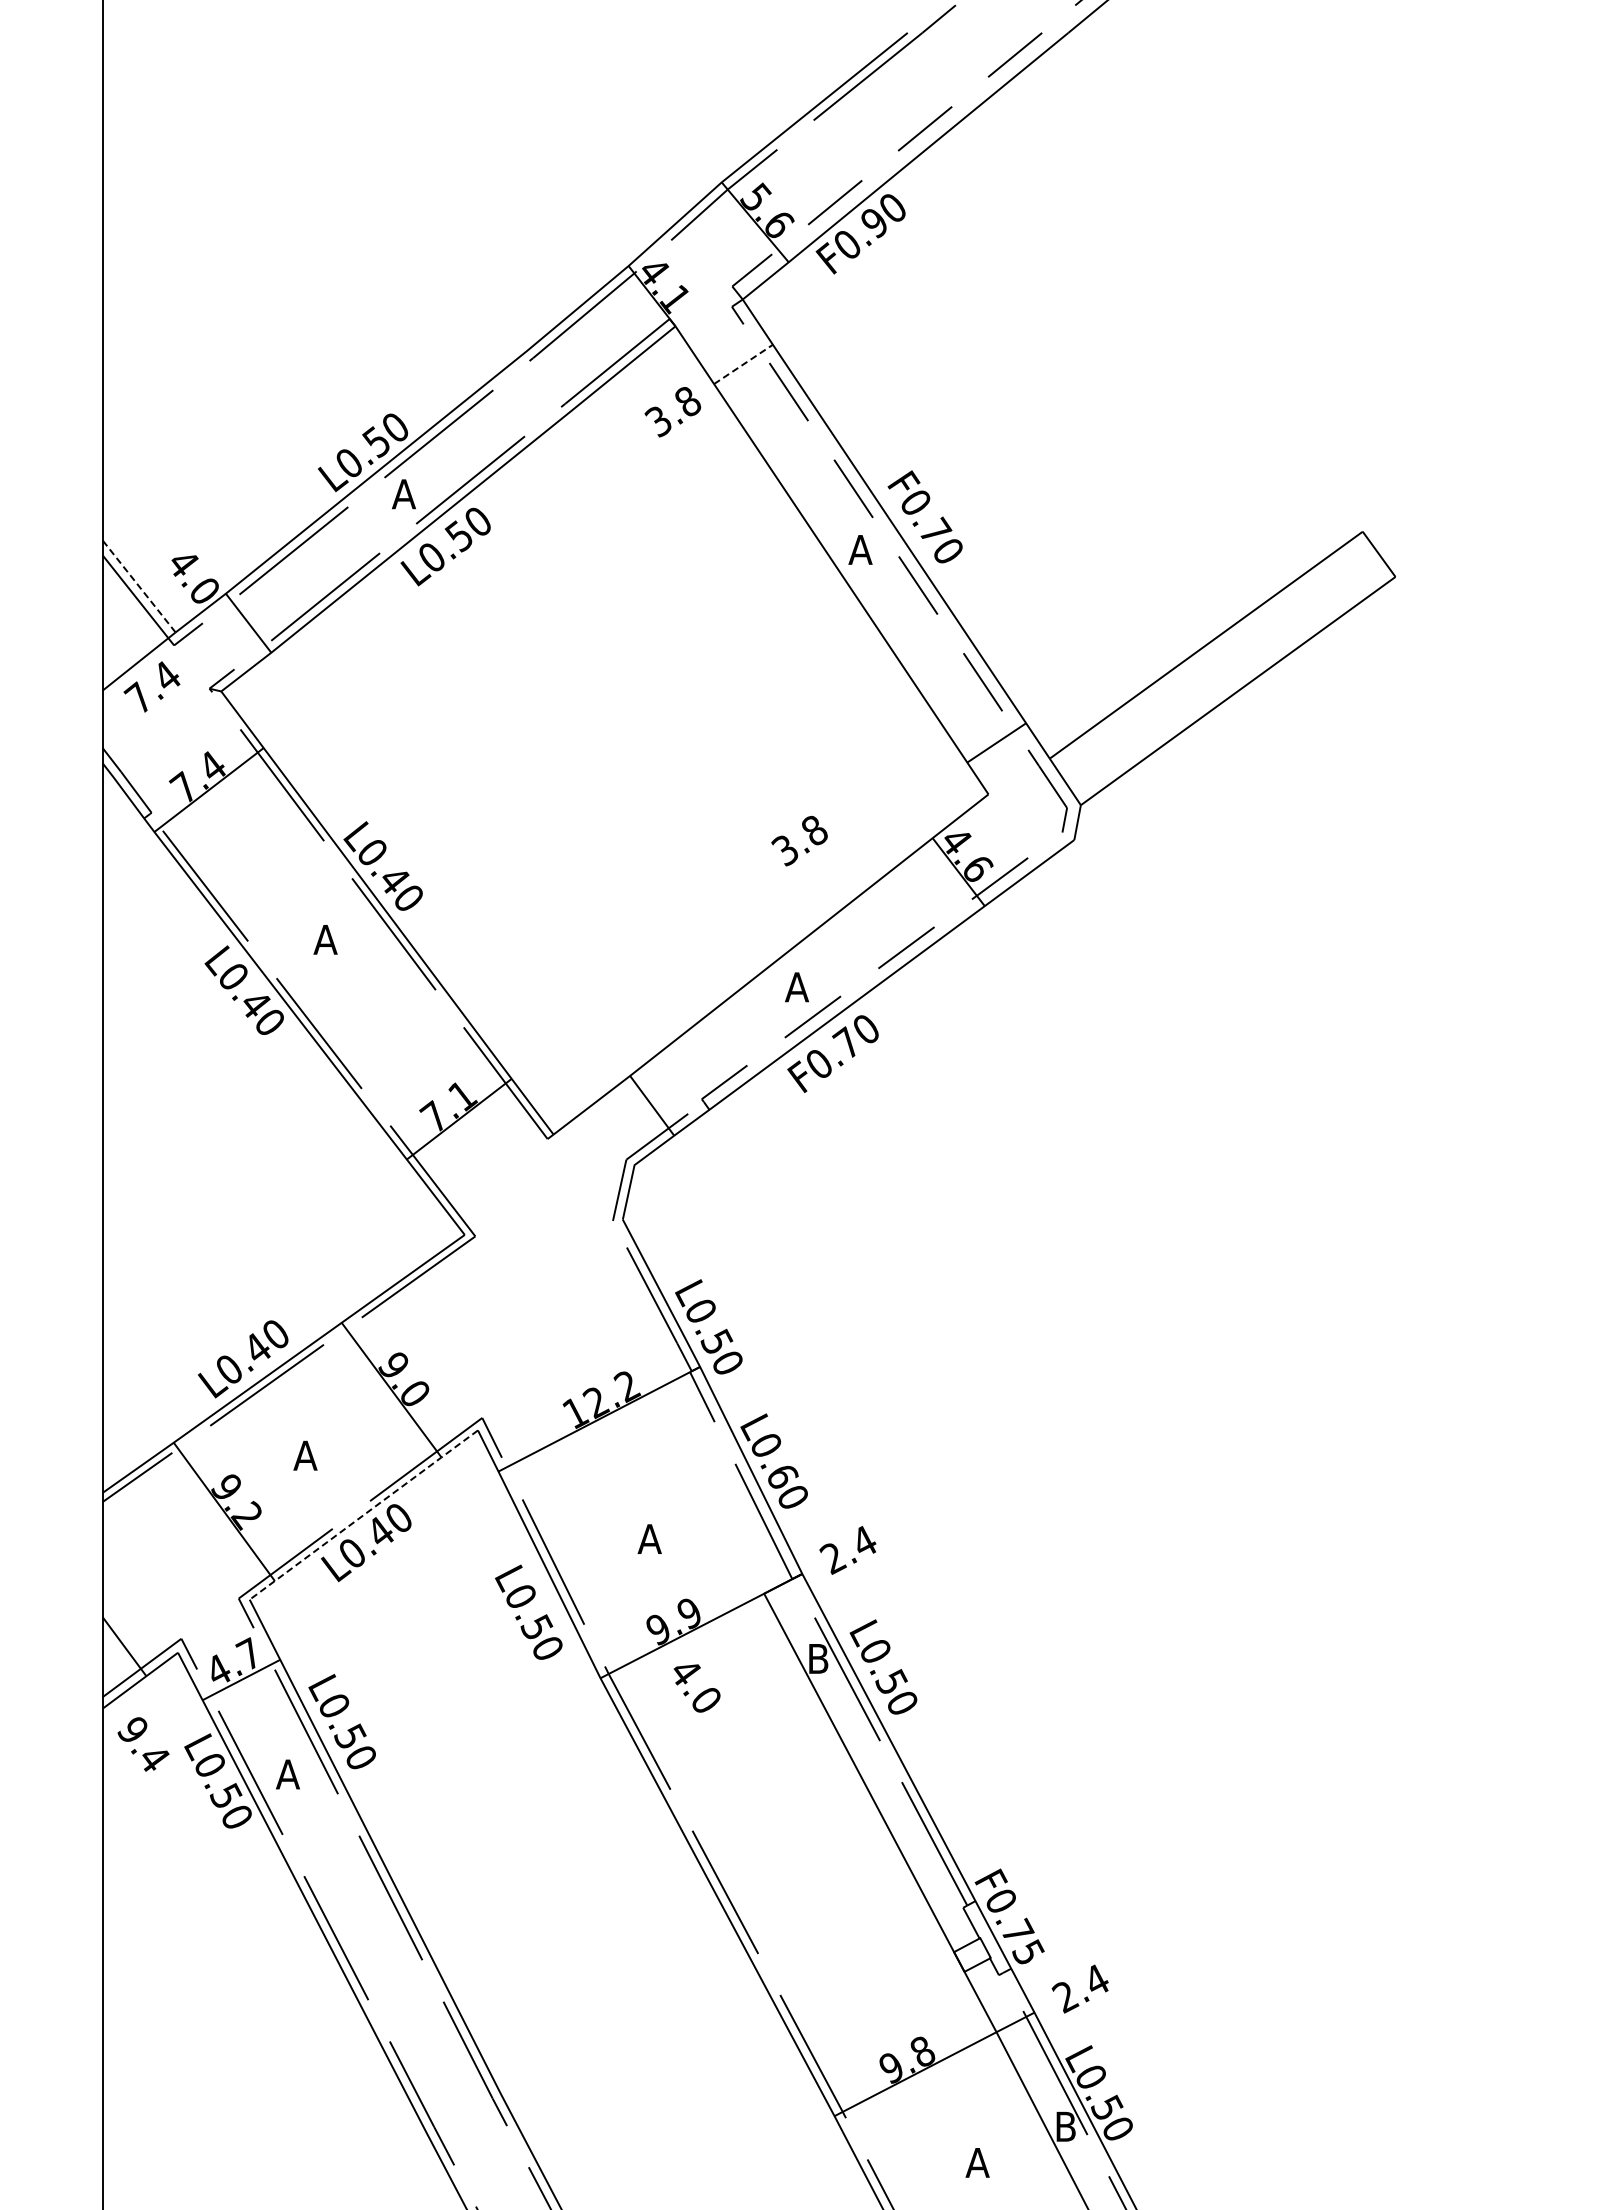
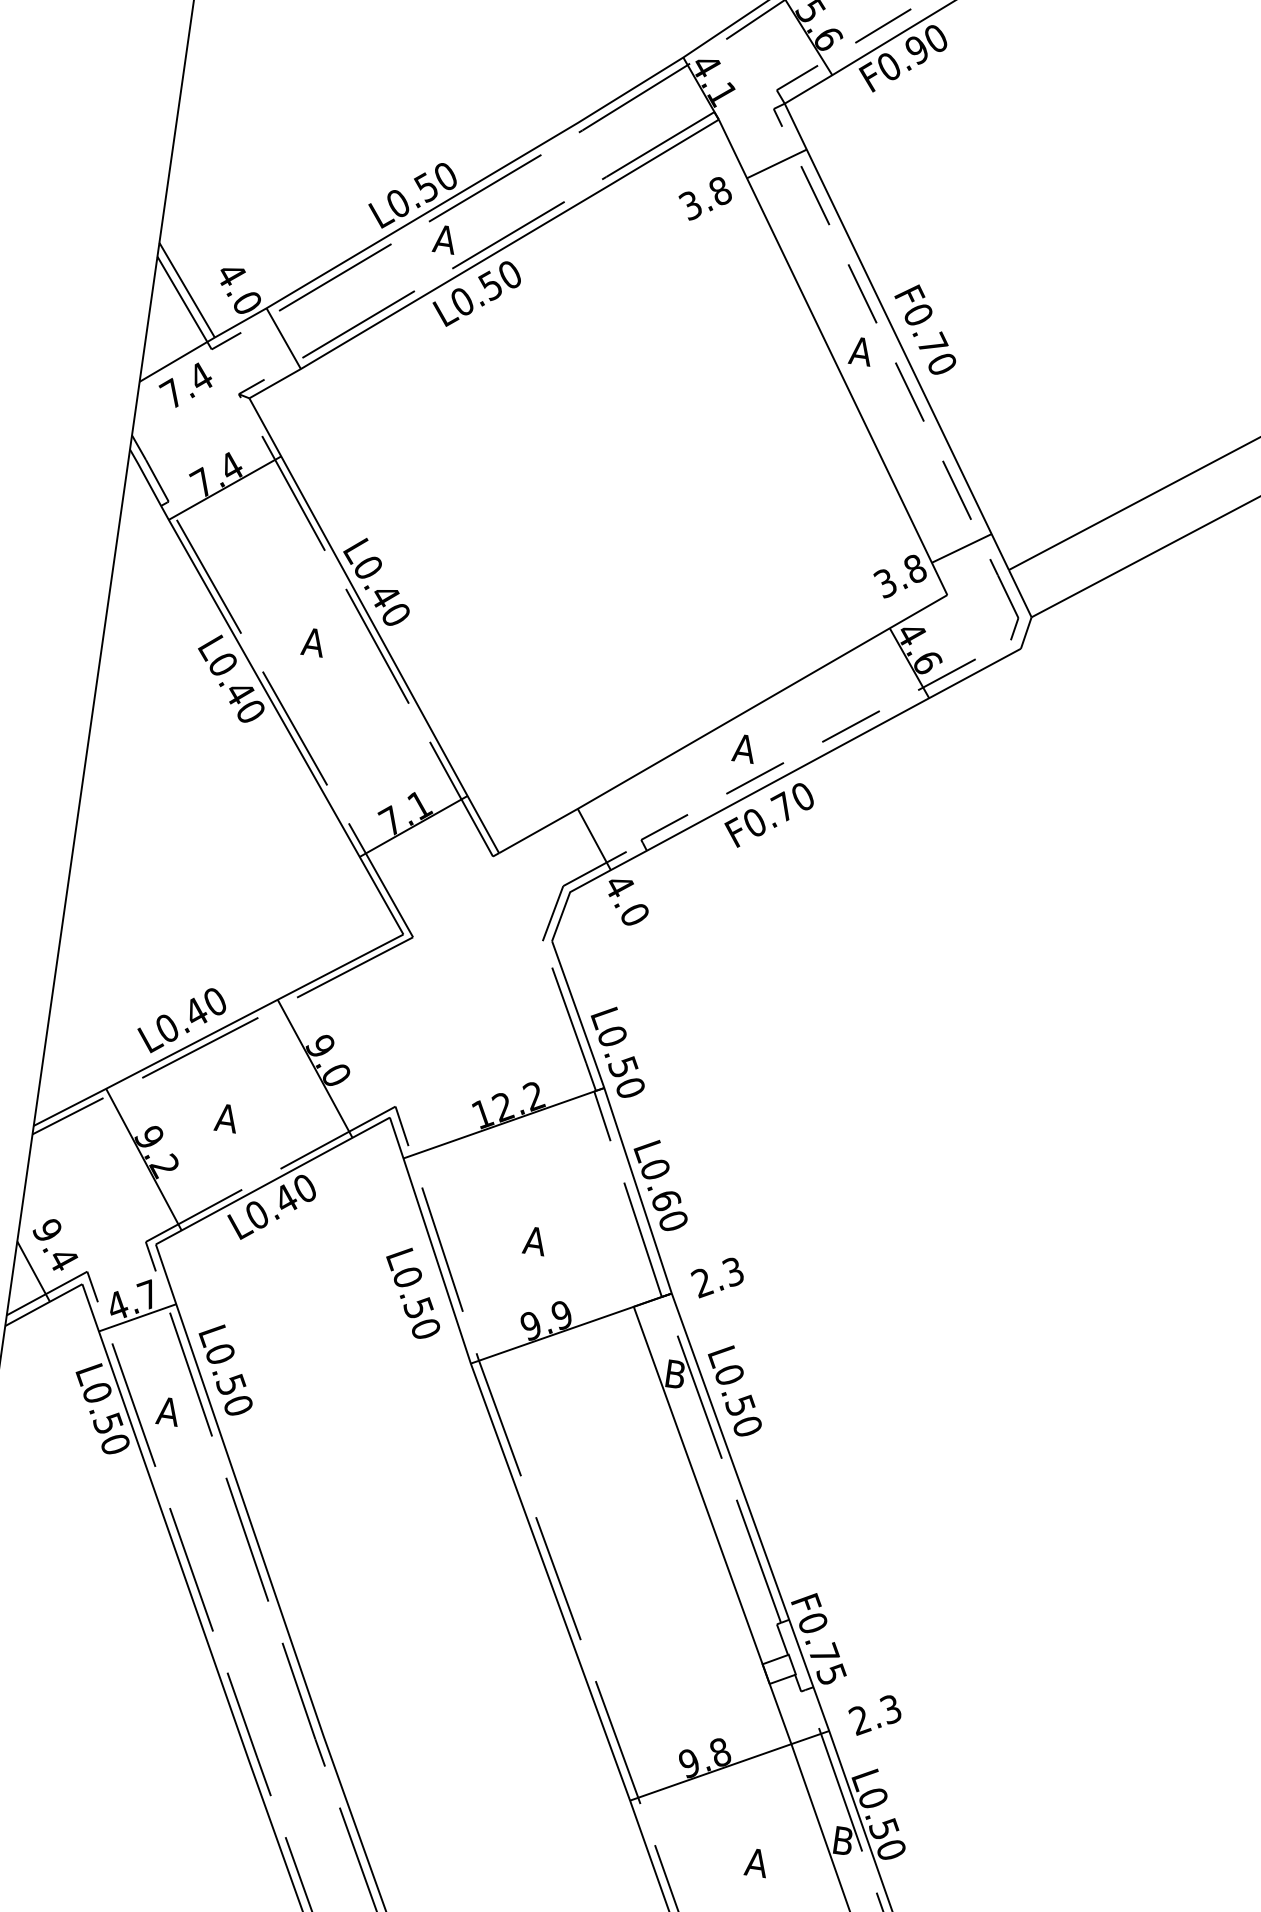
line: (743, 364) -> (776, 164), dashed -> solid
line: (139, 586) -> (187, 290), dashed -> solid
text: (799, 840) -> (899, 576), moved
line: (363, 1515) -> (272, 1181), dashed -> solid
text: (863, 1542) -> (732, 1272), 2.4 -> 2.3
text: (696, 1688) -> (627, 902), moved
text: (143, 1744) -> (55, 1245), moved
text: (1095, 1980) -> (890, 1709), 2.4 -> 2.3

